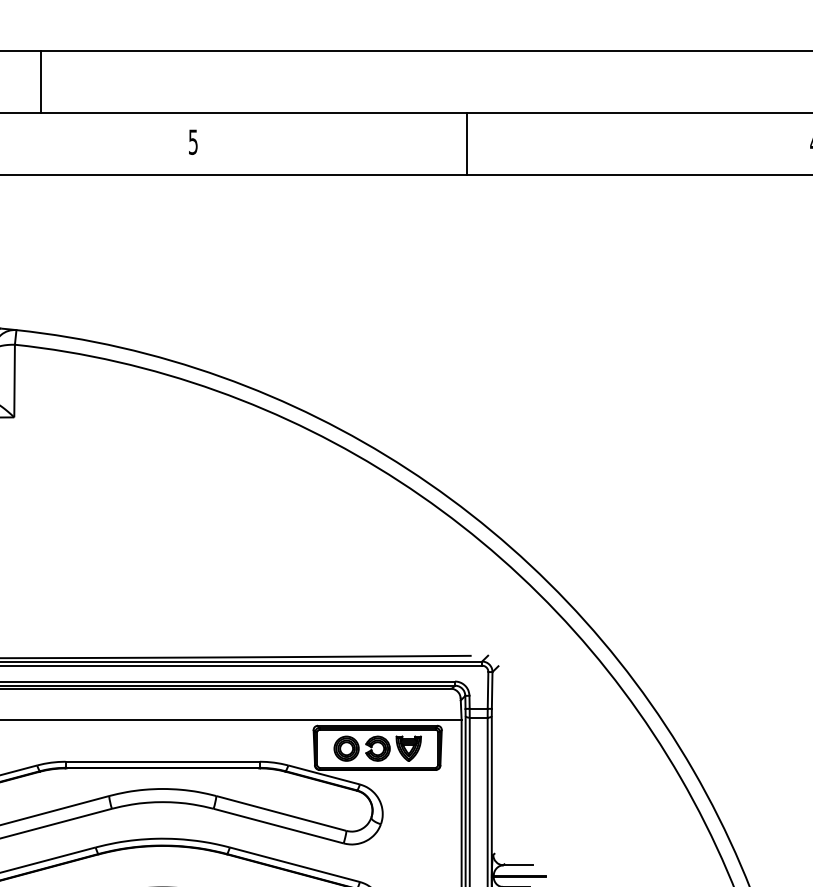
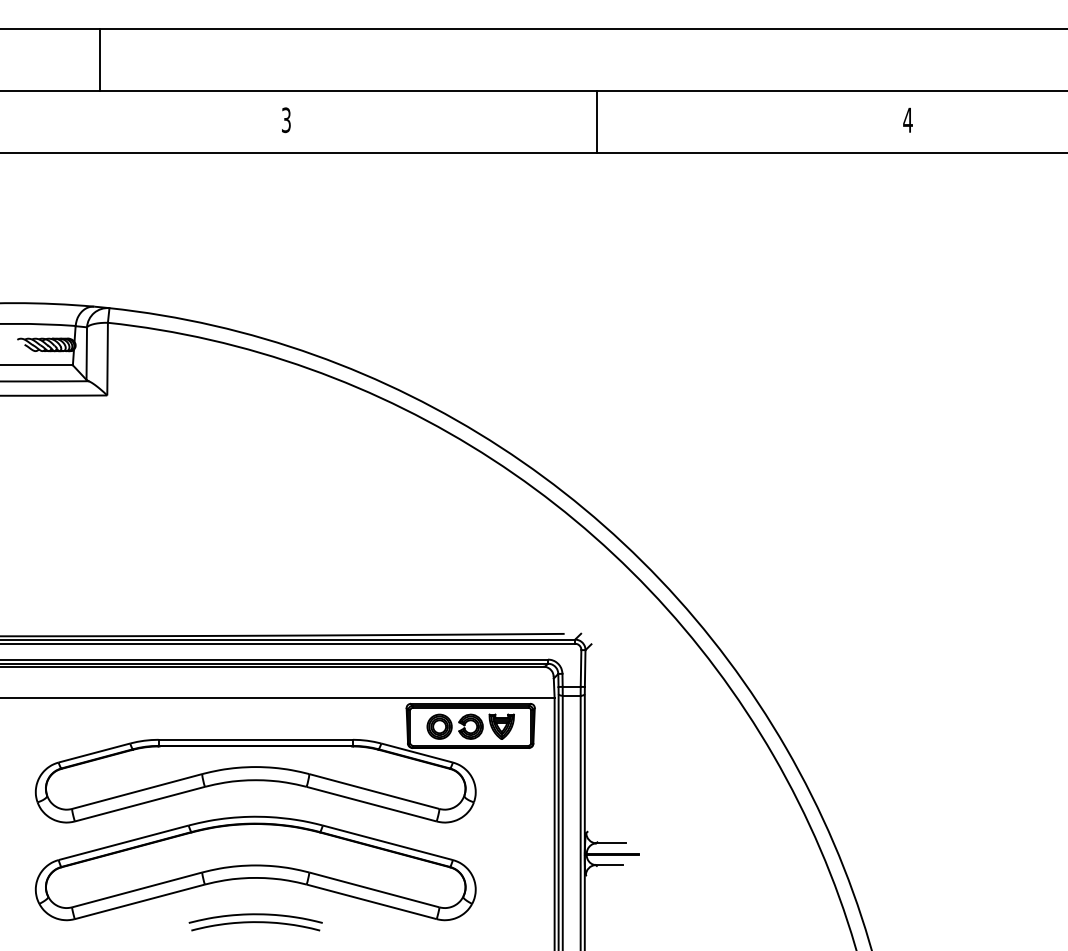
line: (40, 81) -> (99, 59), moved
text: (193, 141) -> (286, 119), 5 -> 3
line: (466, 143) -> (596, 121), moved

